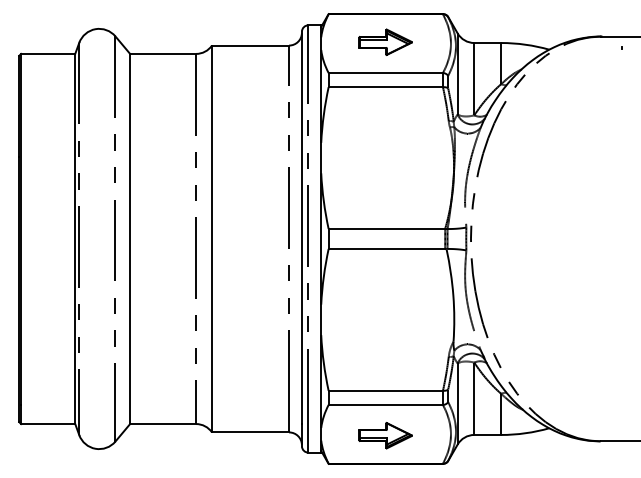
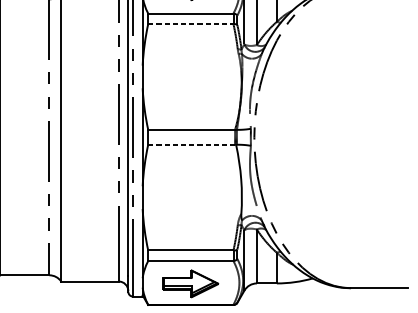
line: (386, 87) -> (191, 24), solid -> dashed
line: (387, 249) -> (192, 145), solid -> dashed
part: (385, 435) -> (190, 283), size x1.4

